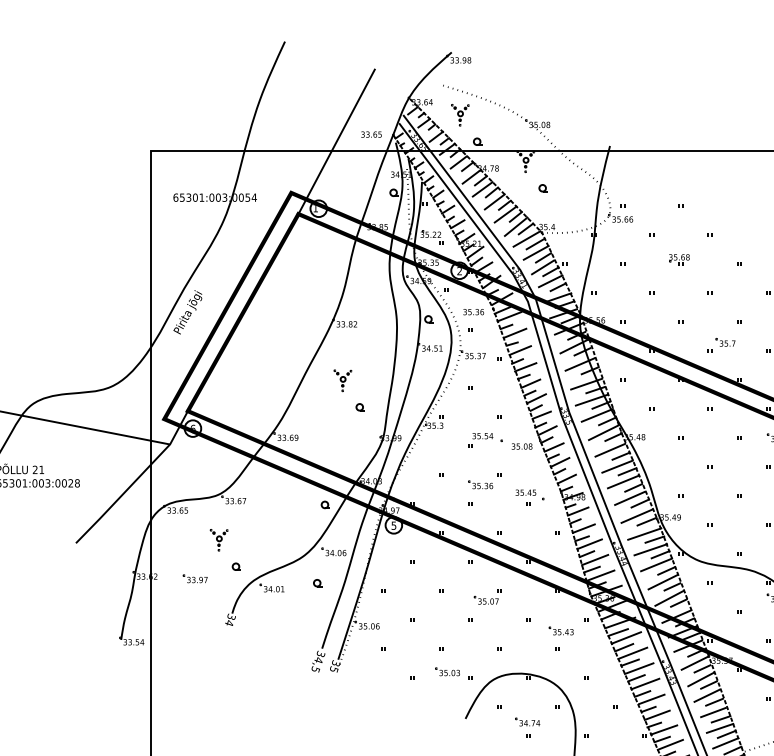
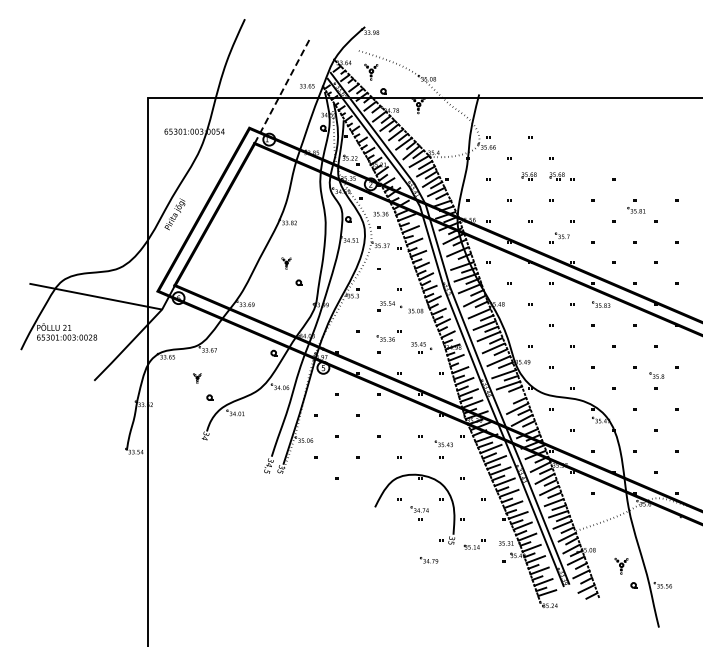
line: (337, 140) -> (282, 90), solid -> dashed
part: (542, 187) -> (430, 124), removed
part: (717, 259) -> (556, 176), added
part: (342, 380) -> (286, 263), size x0.7
part: (219, 540) -> (197, 378), size x0.6
line: (656, 563) -> (512, 395), removed
part: (195, 578) -> (180, 406), removed
part: (316, 583) -> (267, 409), removed
part: (486, 597) -> (390, 419), removed
part: (453, 673) -> (366, 474), removed

